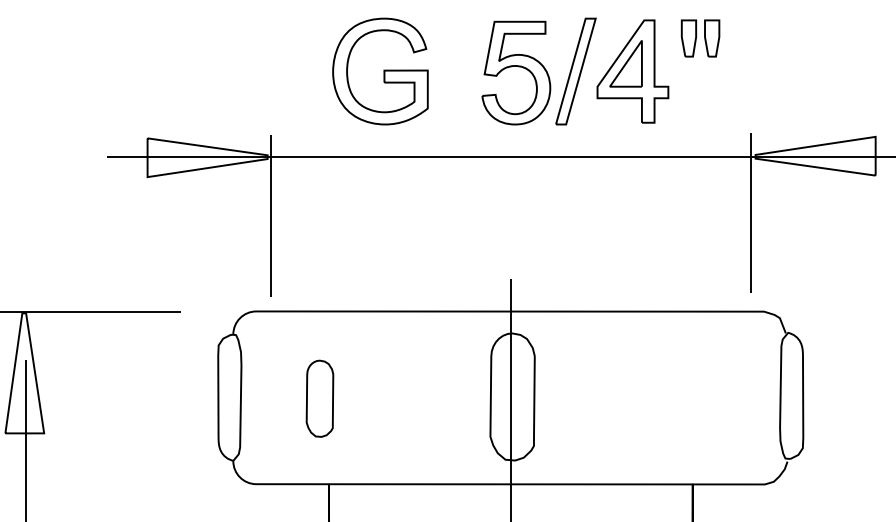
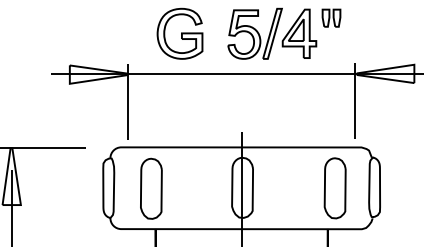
part: (320, 398) -> (151, 188), size x1.67
part: (706, 398) -> (334, 188), added

